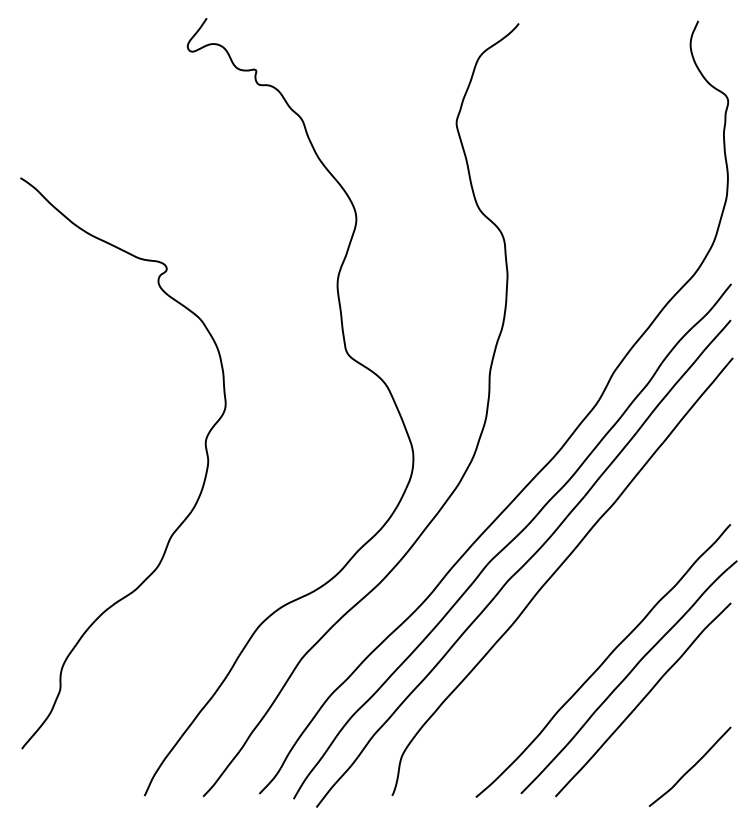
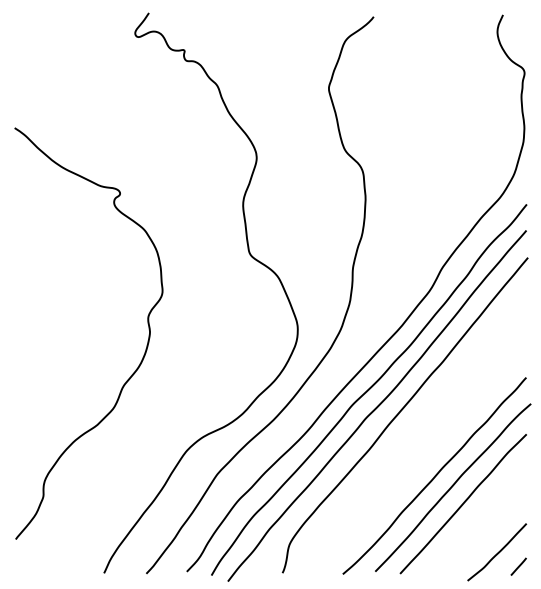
line: (719, 786) -> (518, 566), added

